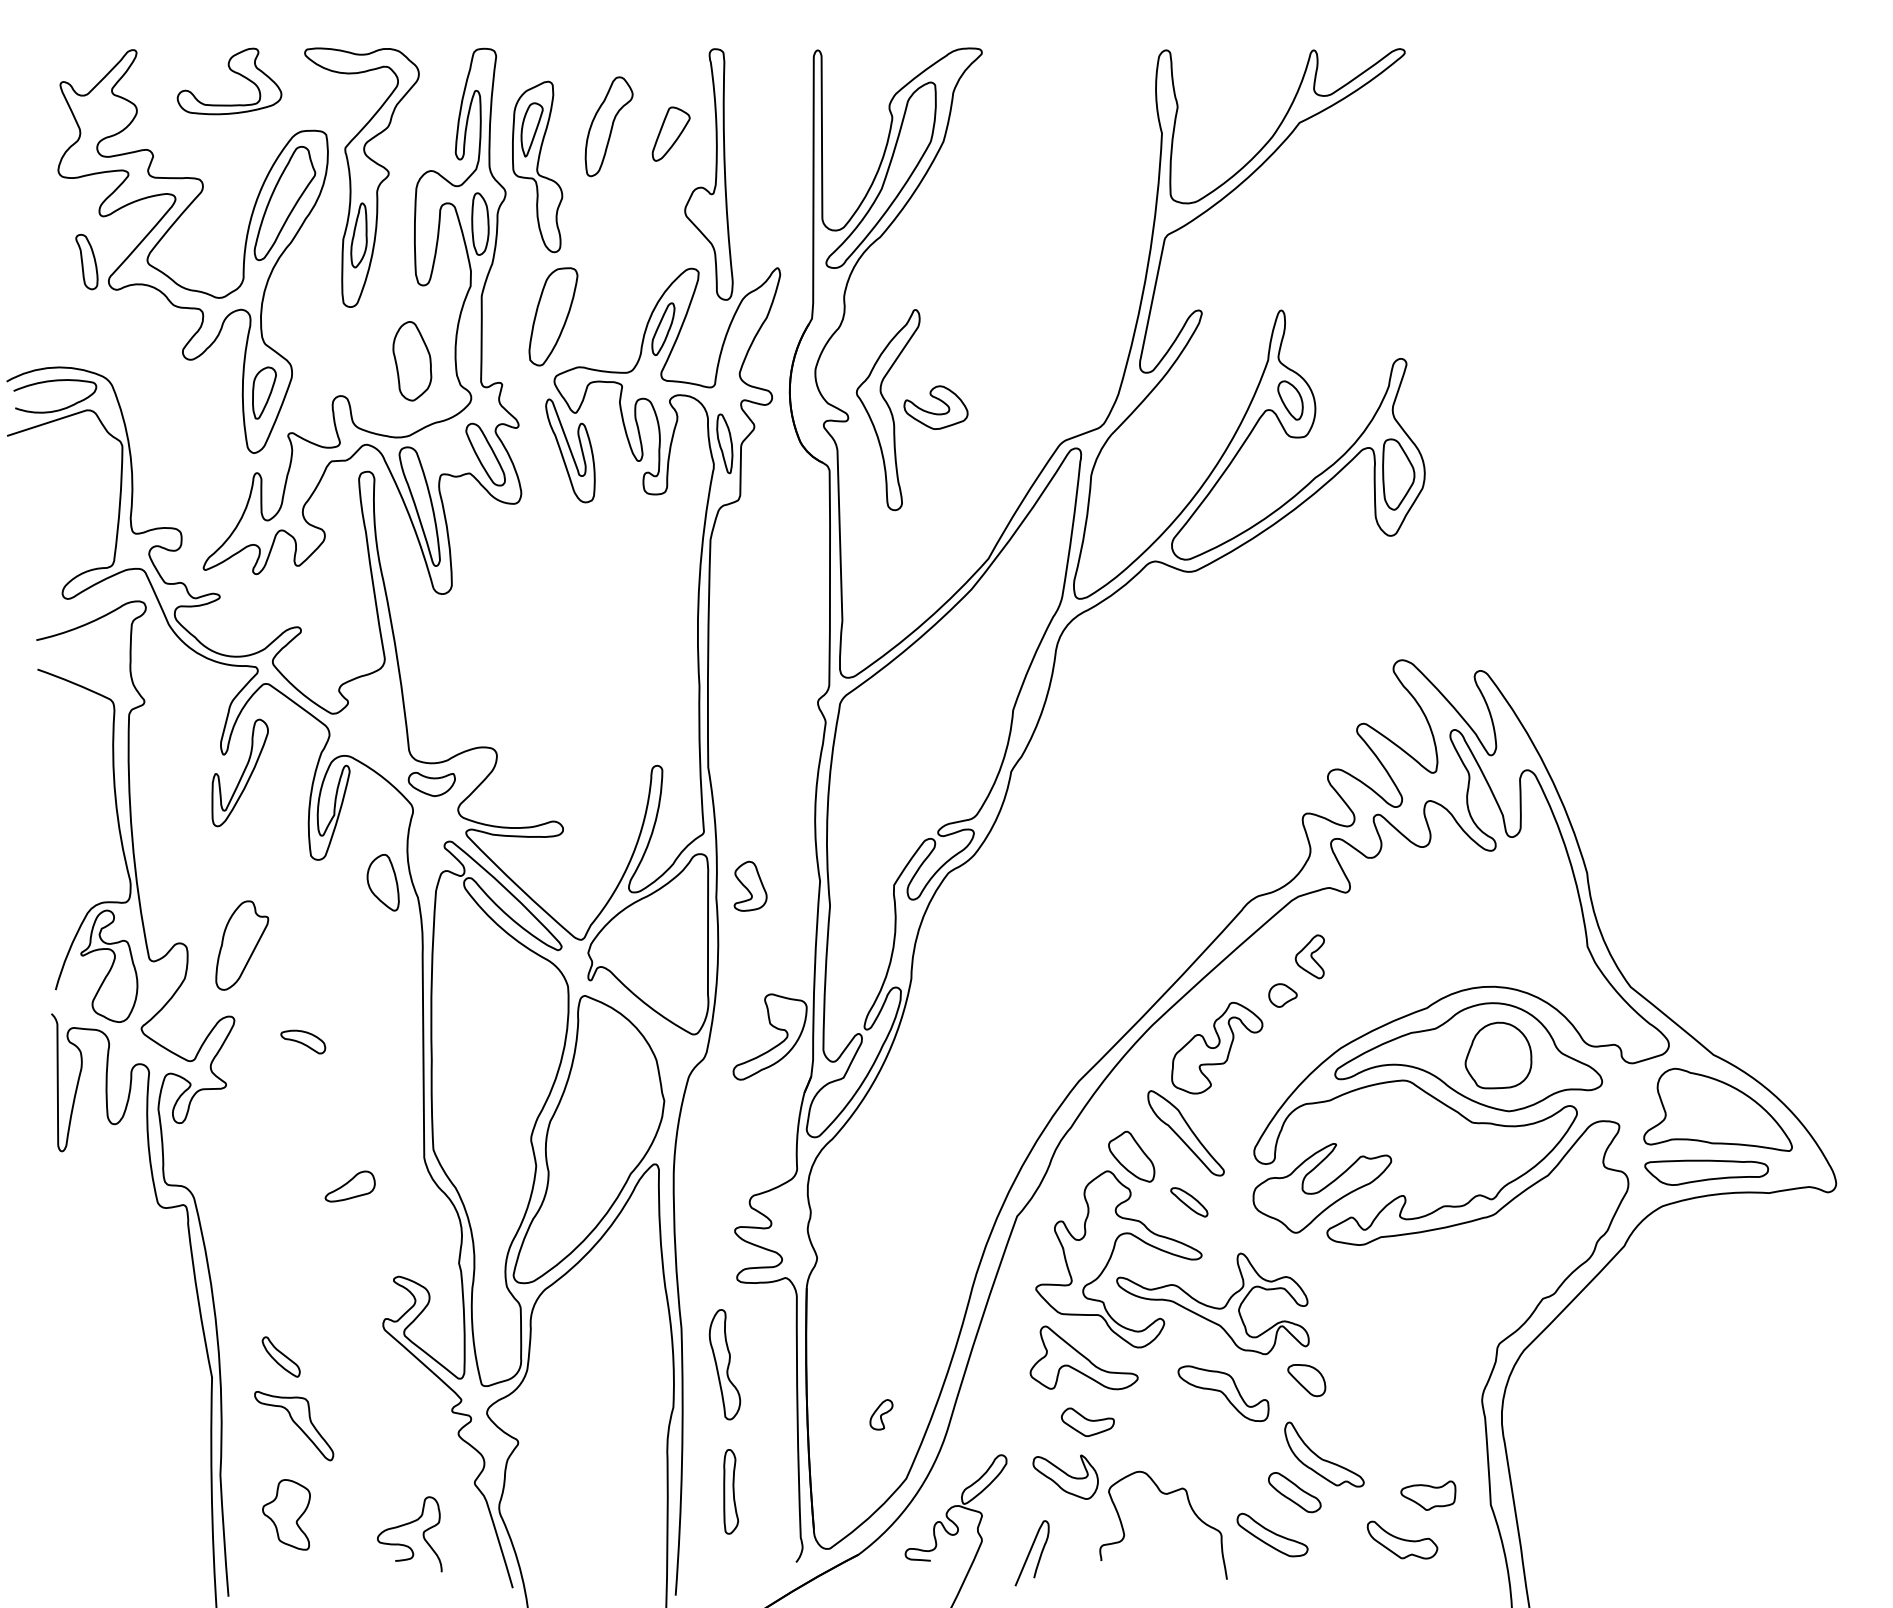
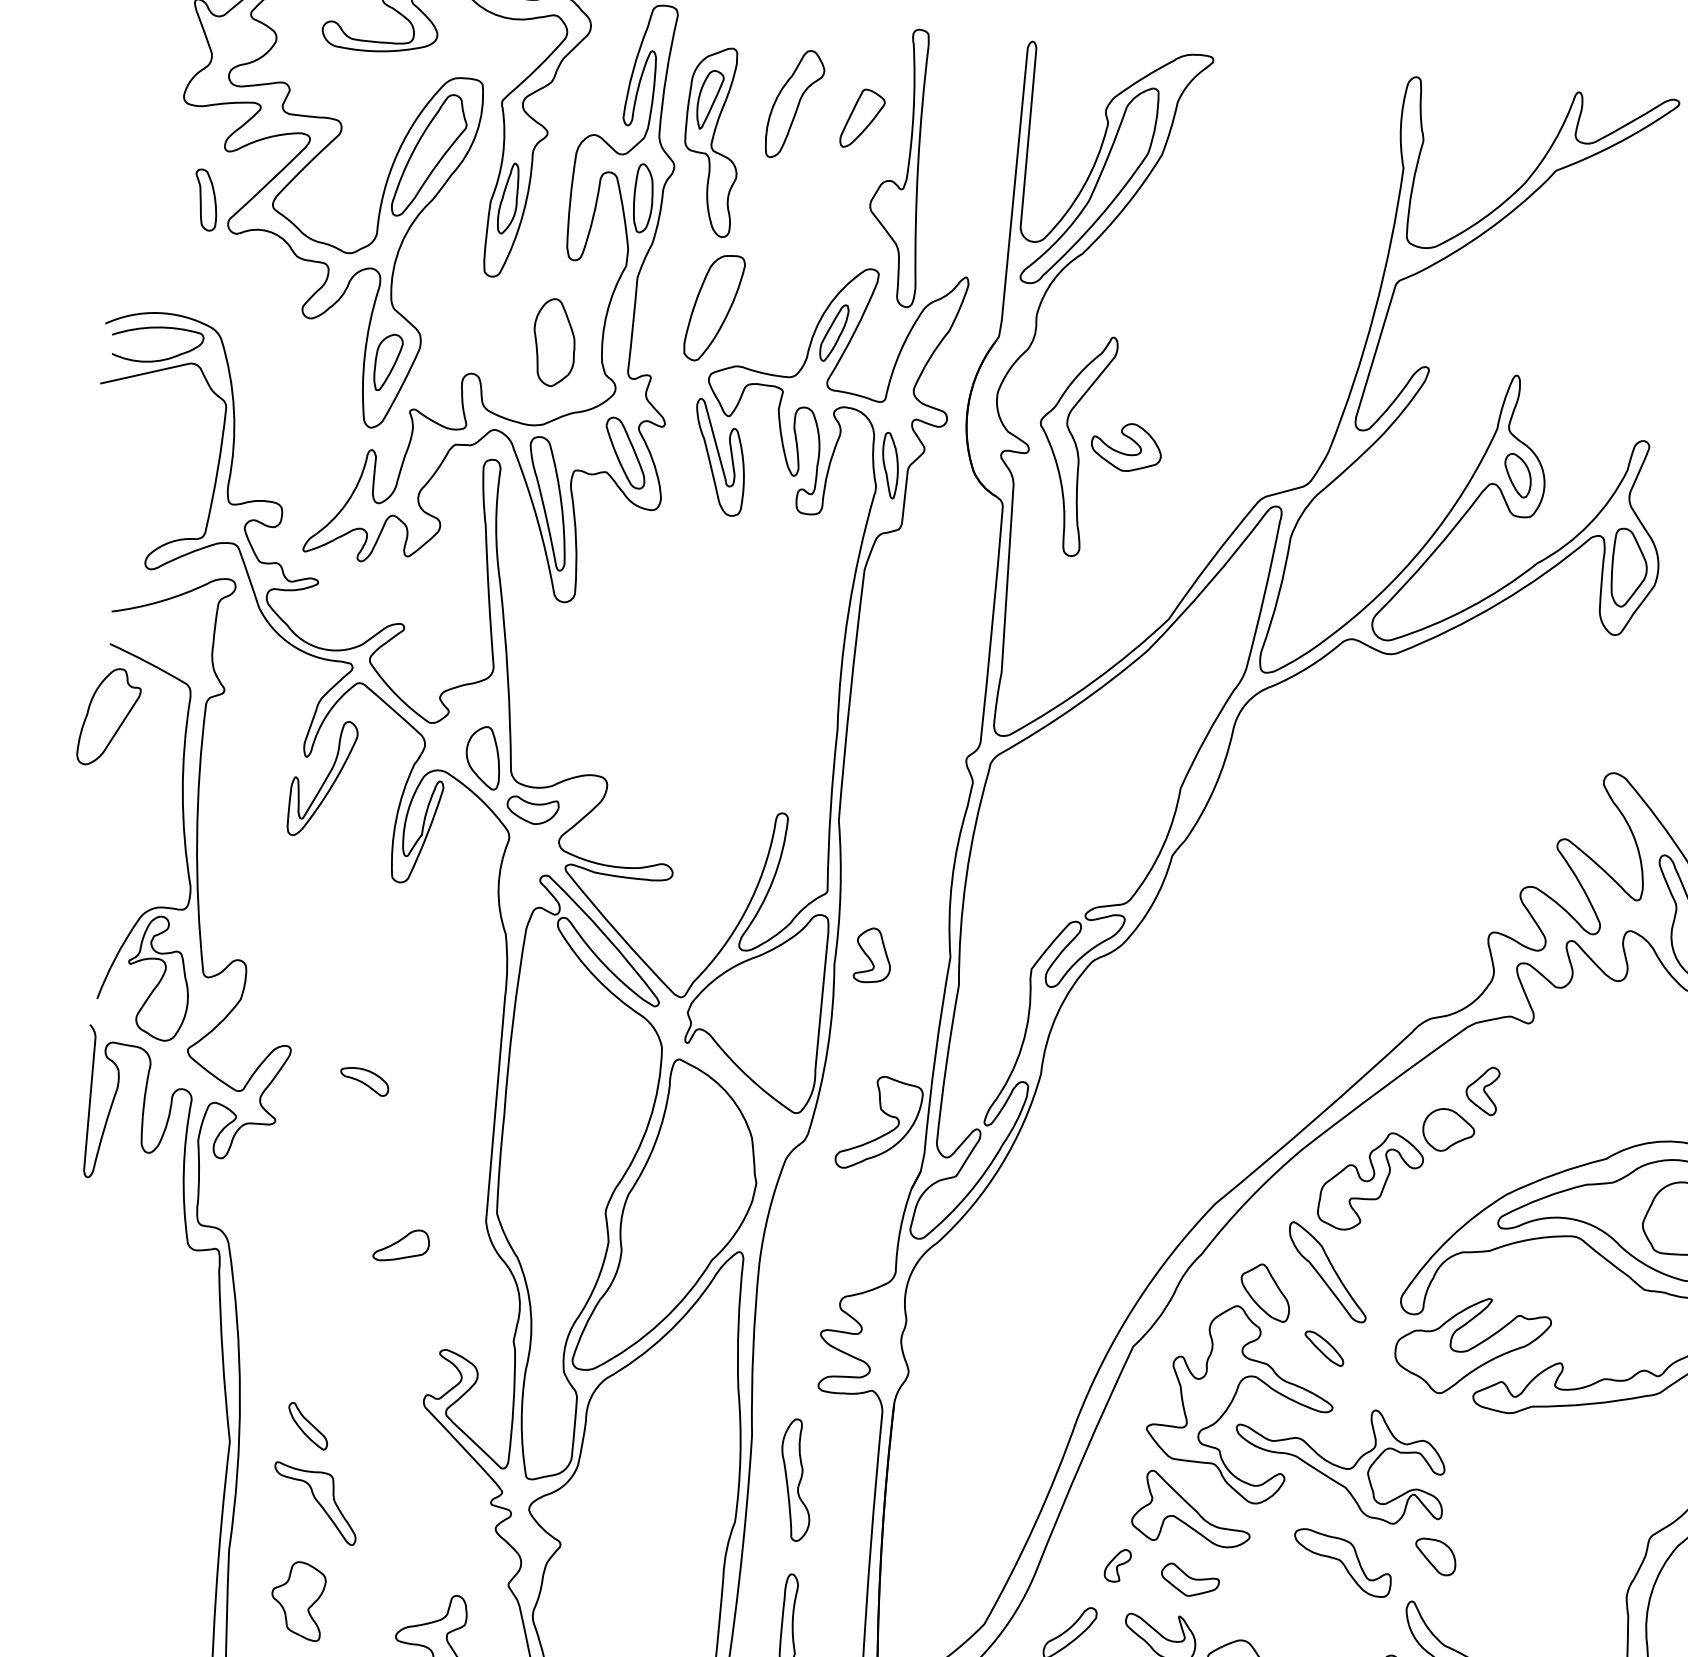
part: (382, 882) -> (482, 757), moved
part: (242, 945) -> (109, 717), moved
part: (1282, 995) -> (1448, 1130), size x1.67
part: (881, 1414) -> (1117, 1565), moved

